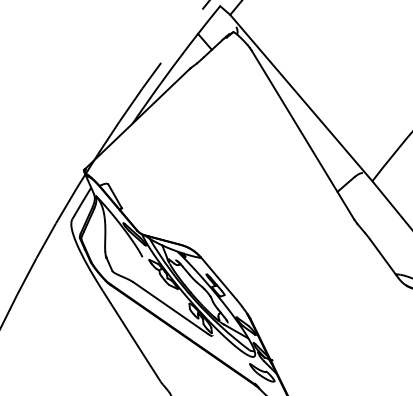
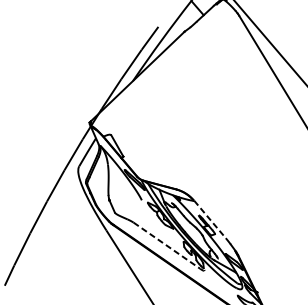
line: (219, 279) -> (210, 220), solid -> dashed
line: (171, 308) -> (167, 246), solid -> dashed

